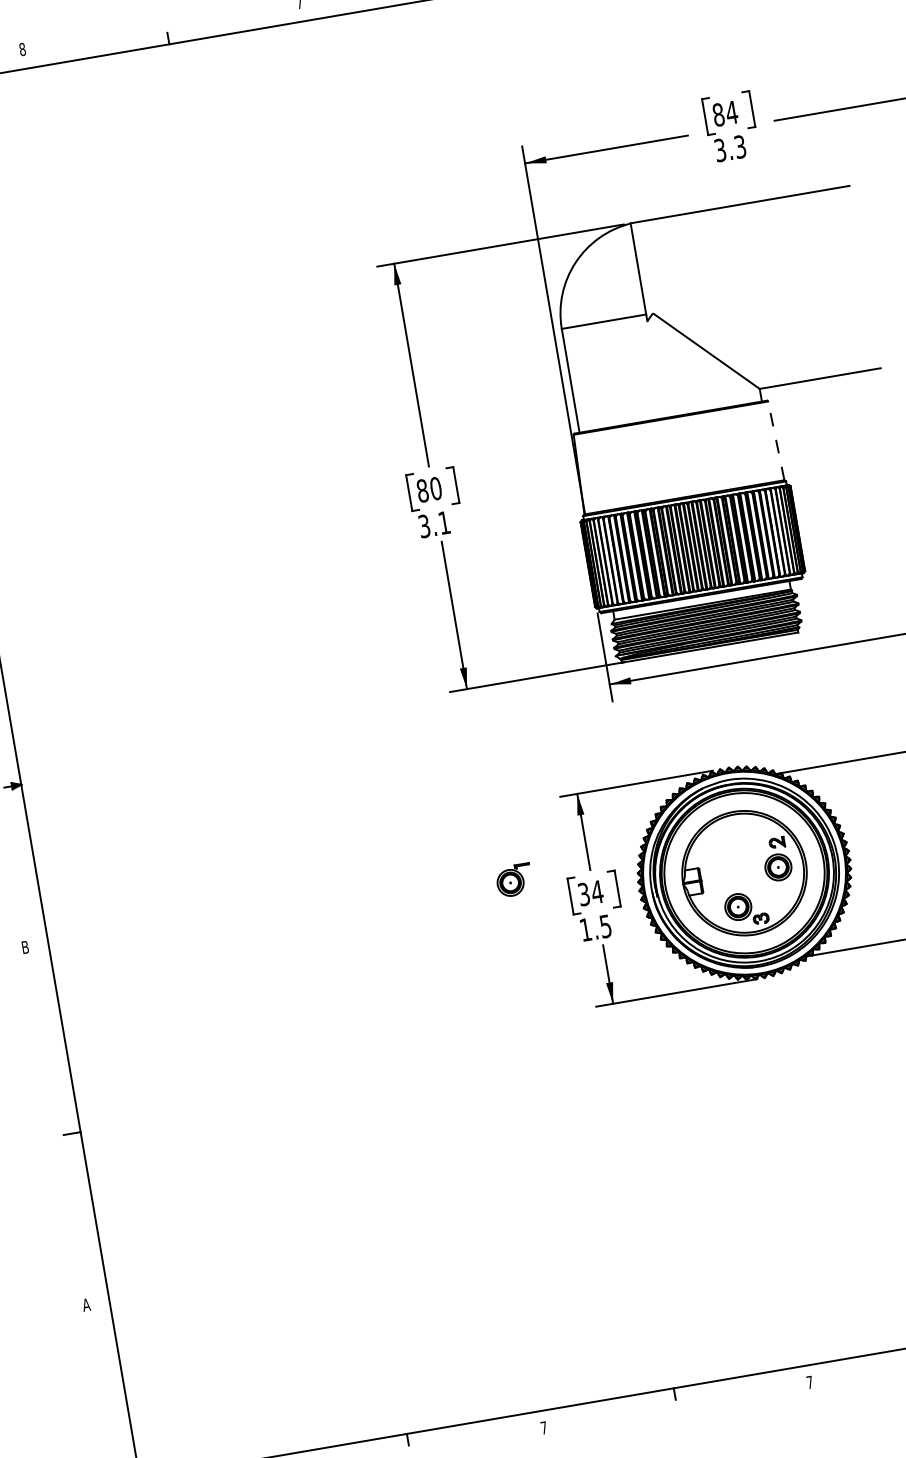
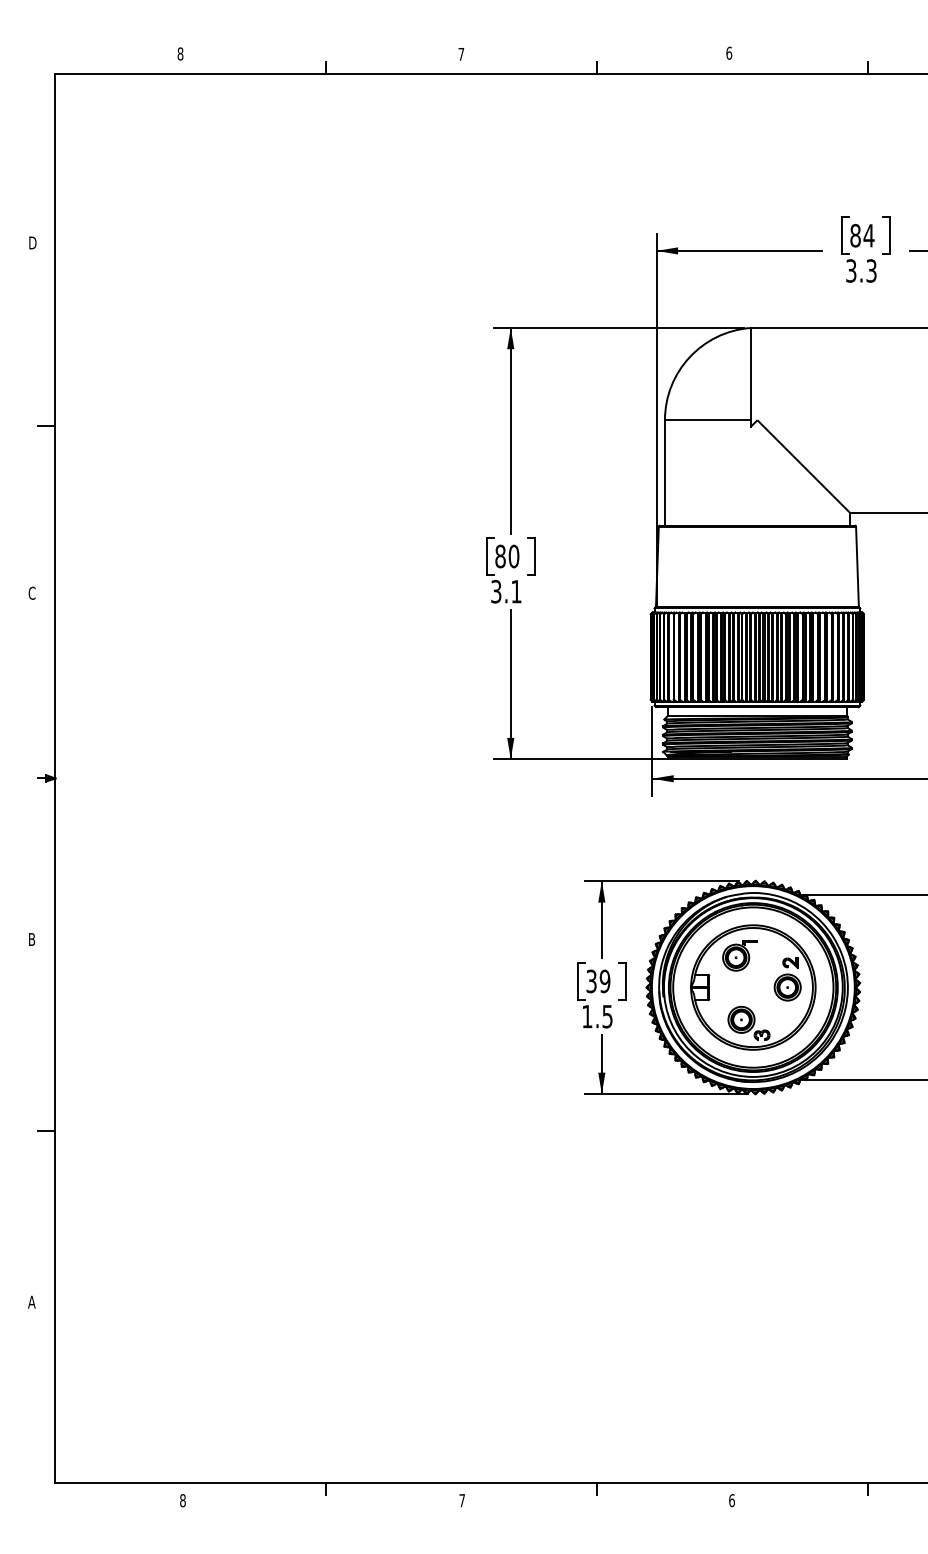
line: (776, 440) -> (857, 566), dashed -> solid
part: (513, 880) -> (739, 955), moved
text: (596, 892) -> (604, 981), 34 -> 39
text: (809, 1382) -> (731, 1500), 7 -> 6

